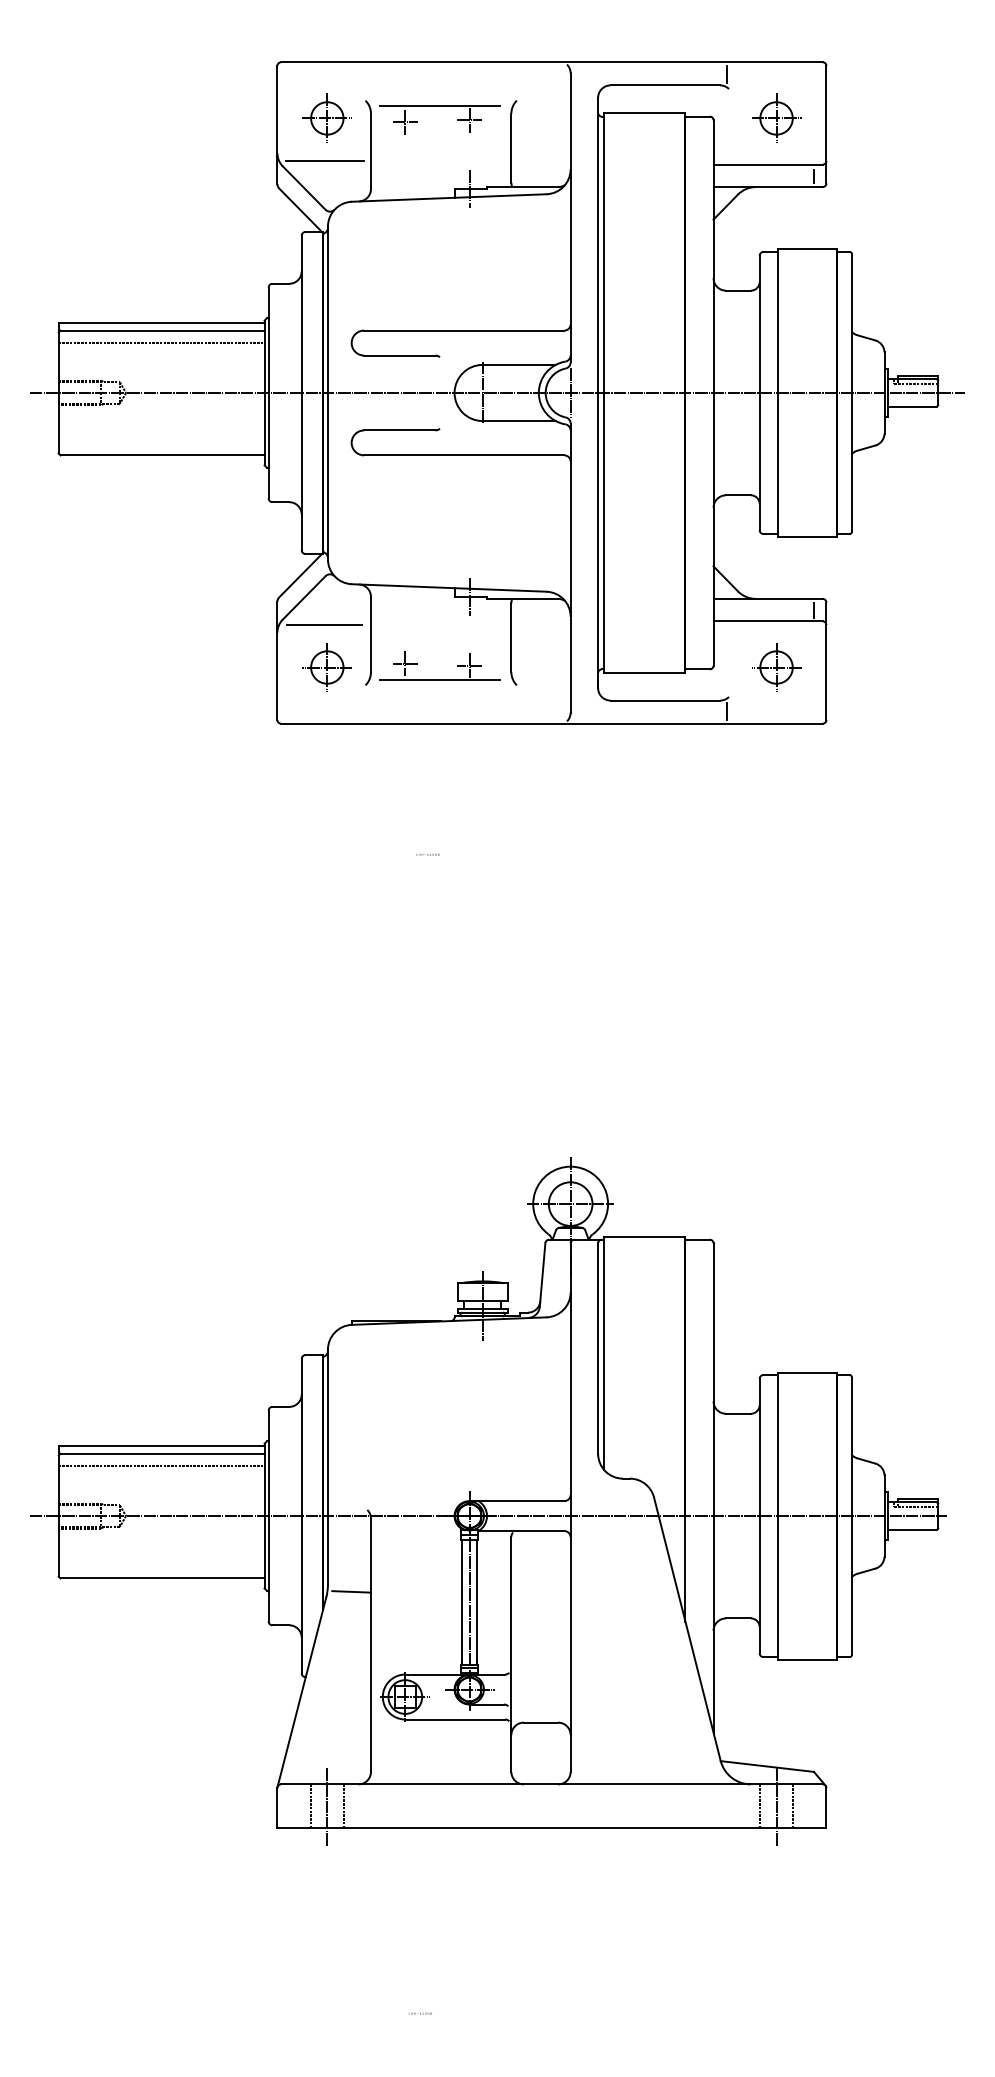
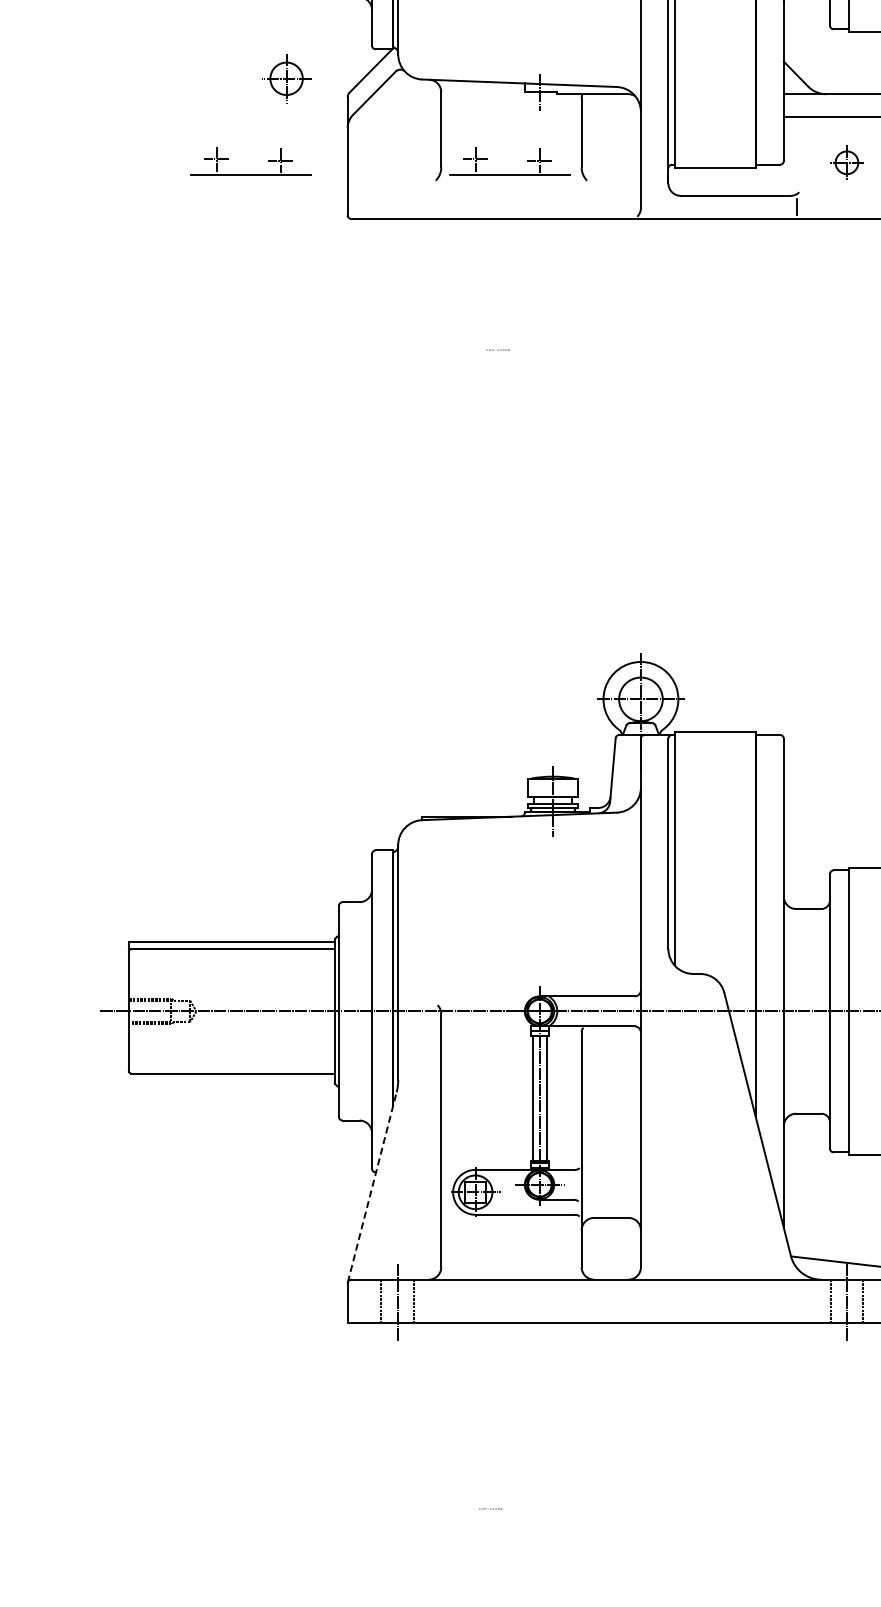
line: (324, 625) -> (394, 120), removed
part: (326, 667) -> (285, 78), moved
part: (776, 667) -> (846, 162), size x0.7
part: (180, 679) -> (250, 174), added
line: (161, 1466) -> (231, 961), removed
line: (351, 1591) -> (421, 1086), removed
line: (302, 1691) -> (372, 1186), solid -> dashed

